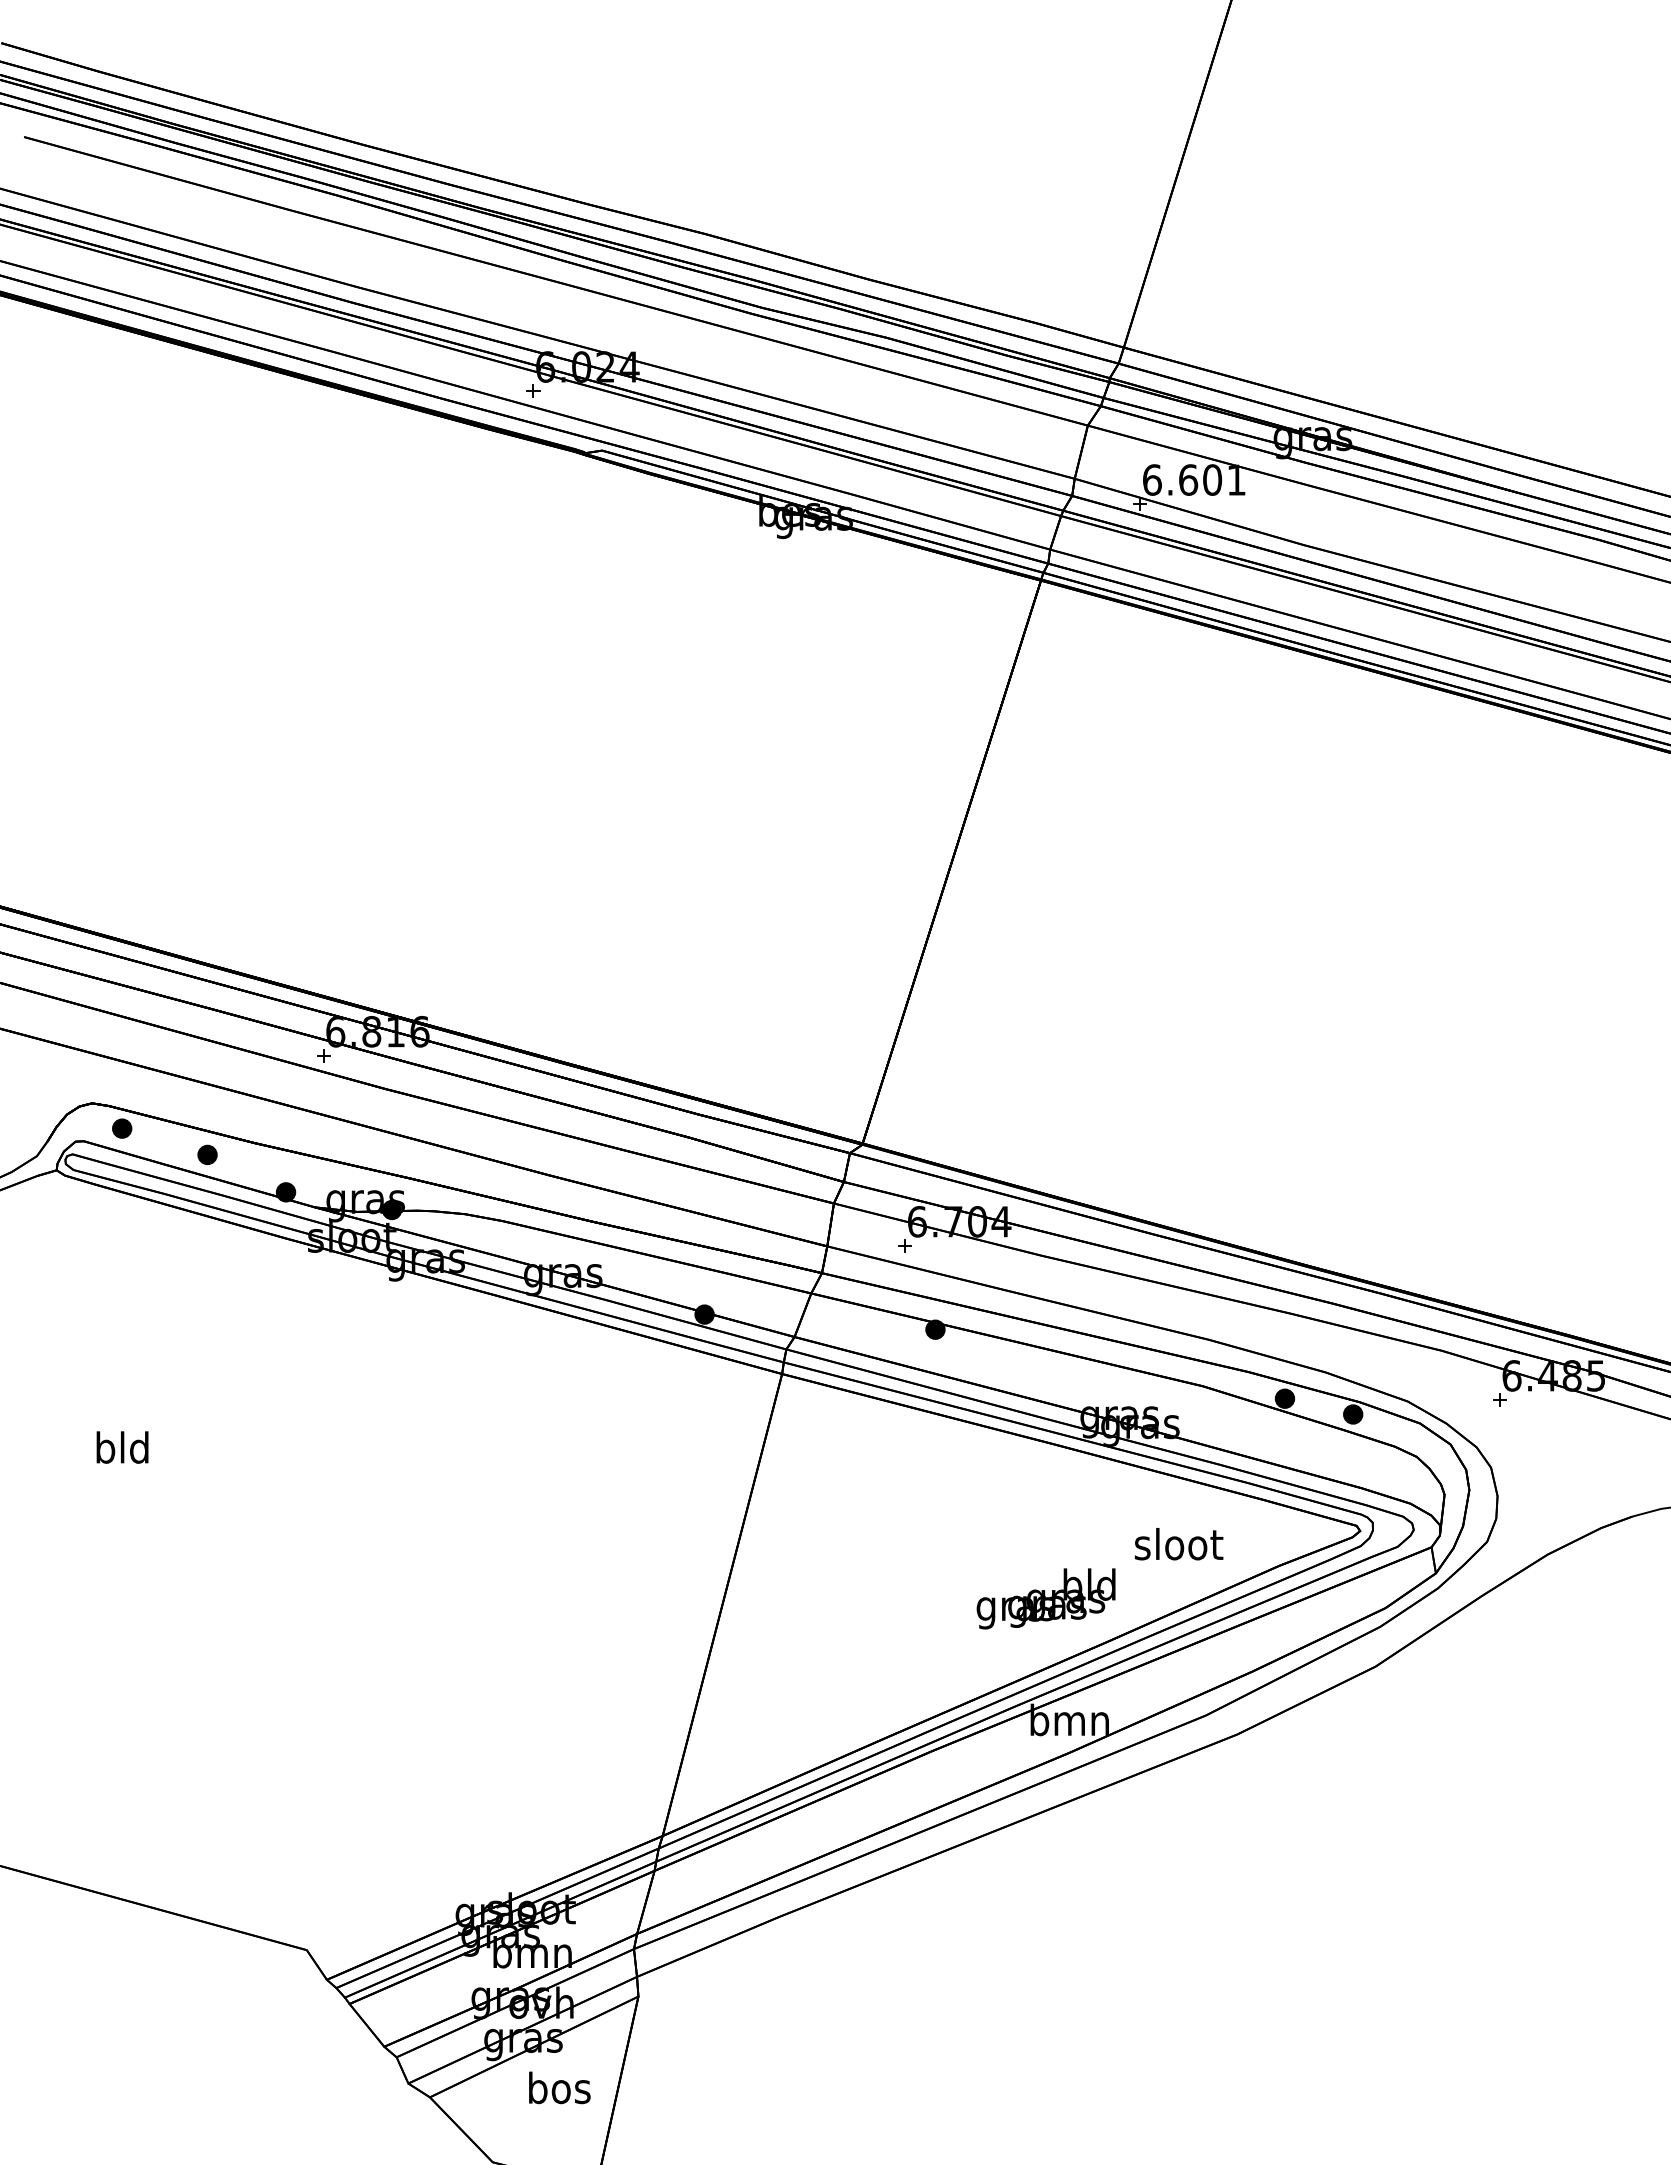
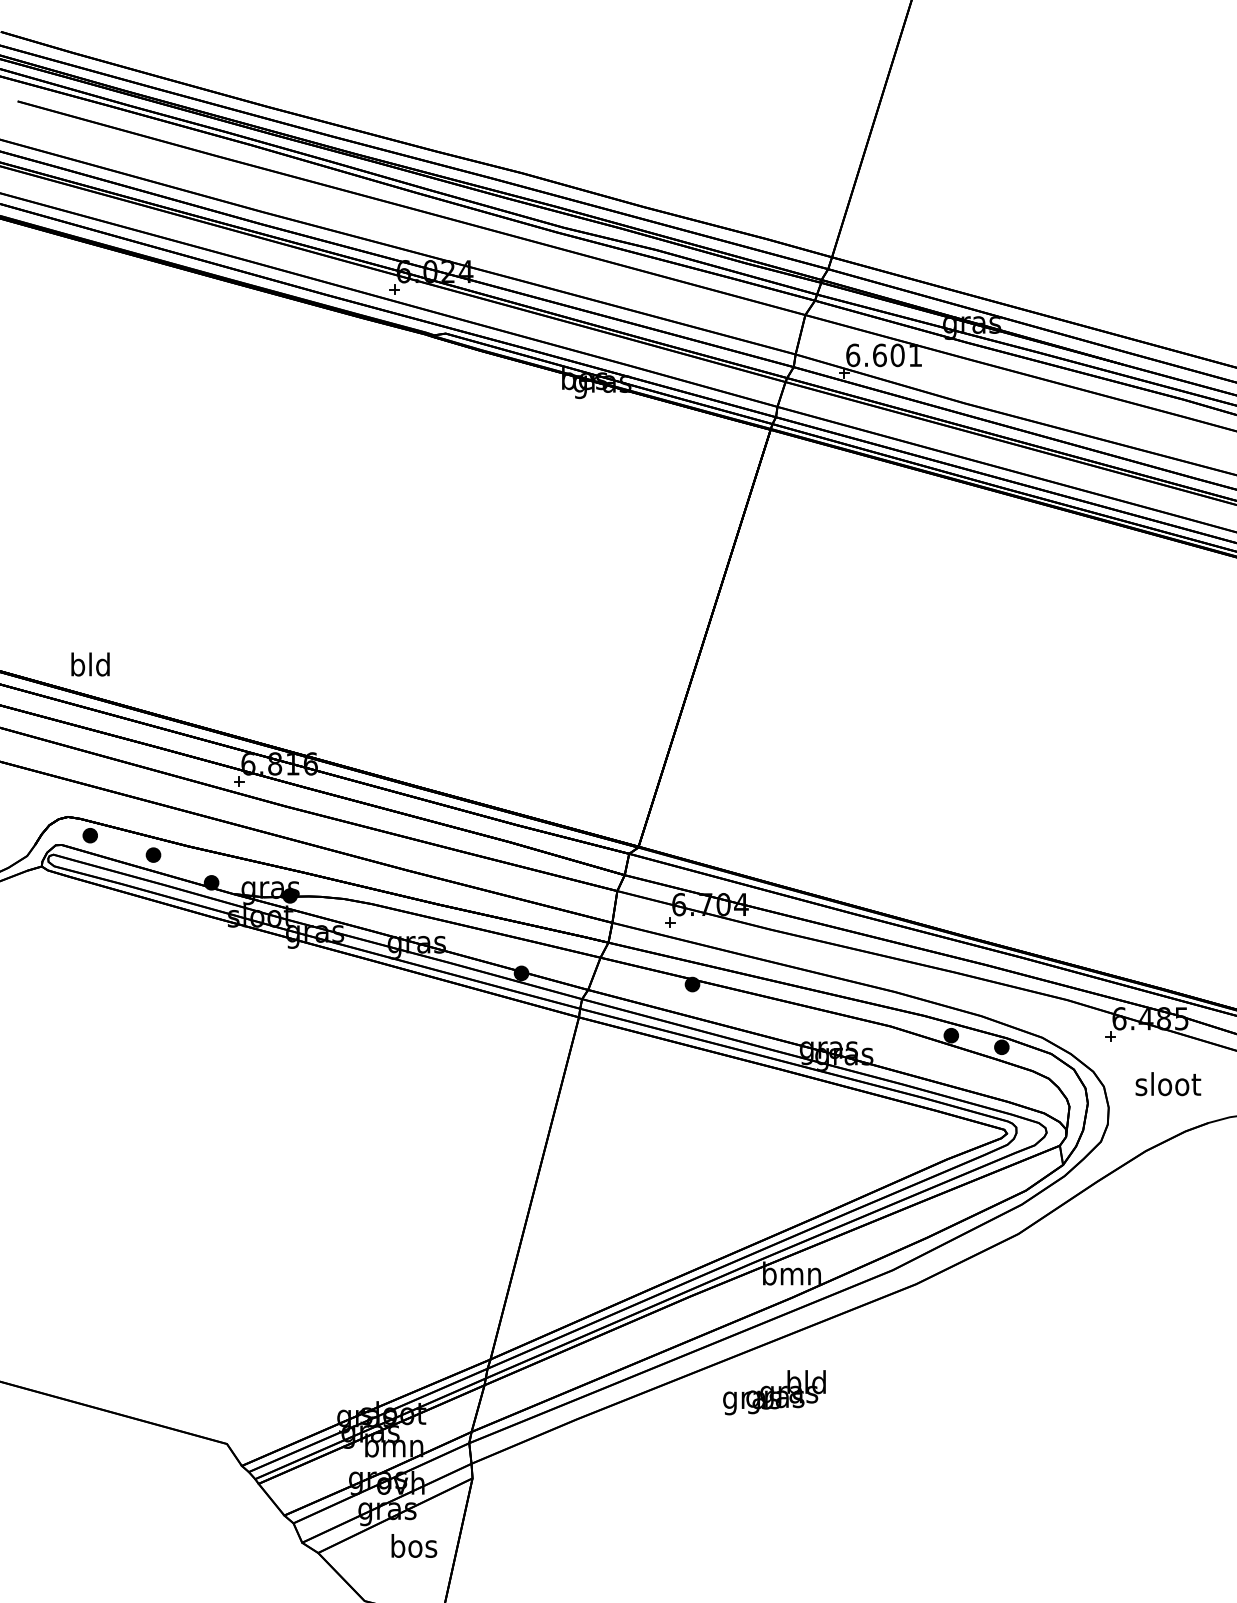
text: (122, 1447) -> (90, 664), moved
text: (1179, 1544) -> (1168, 1084), moved
text: (1045, 1598) -> (774, 1392), moved

